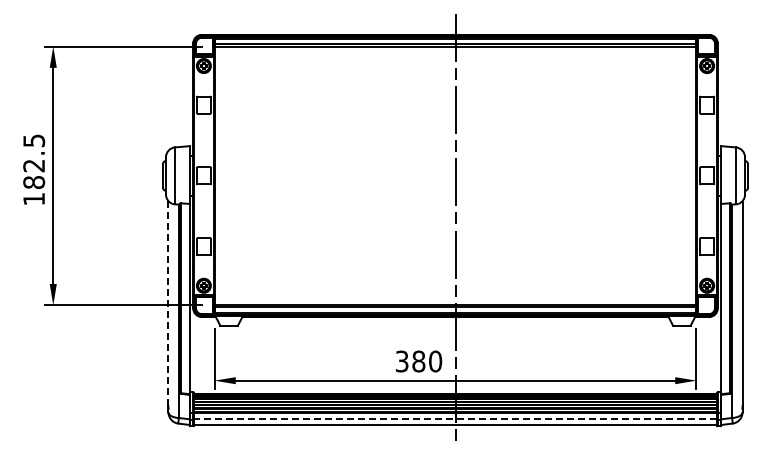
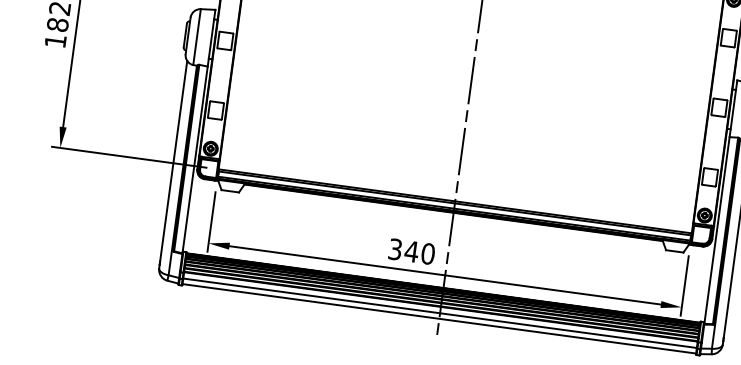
line: (168, 303) -> (173, 161), dashed -> solid
text: (418, 361) -> (411, 251), 380 -> 340
line: (455, 419) -> (440, 313), dashed -> solid

